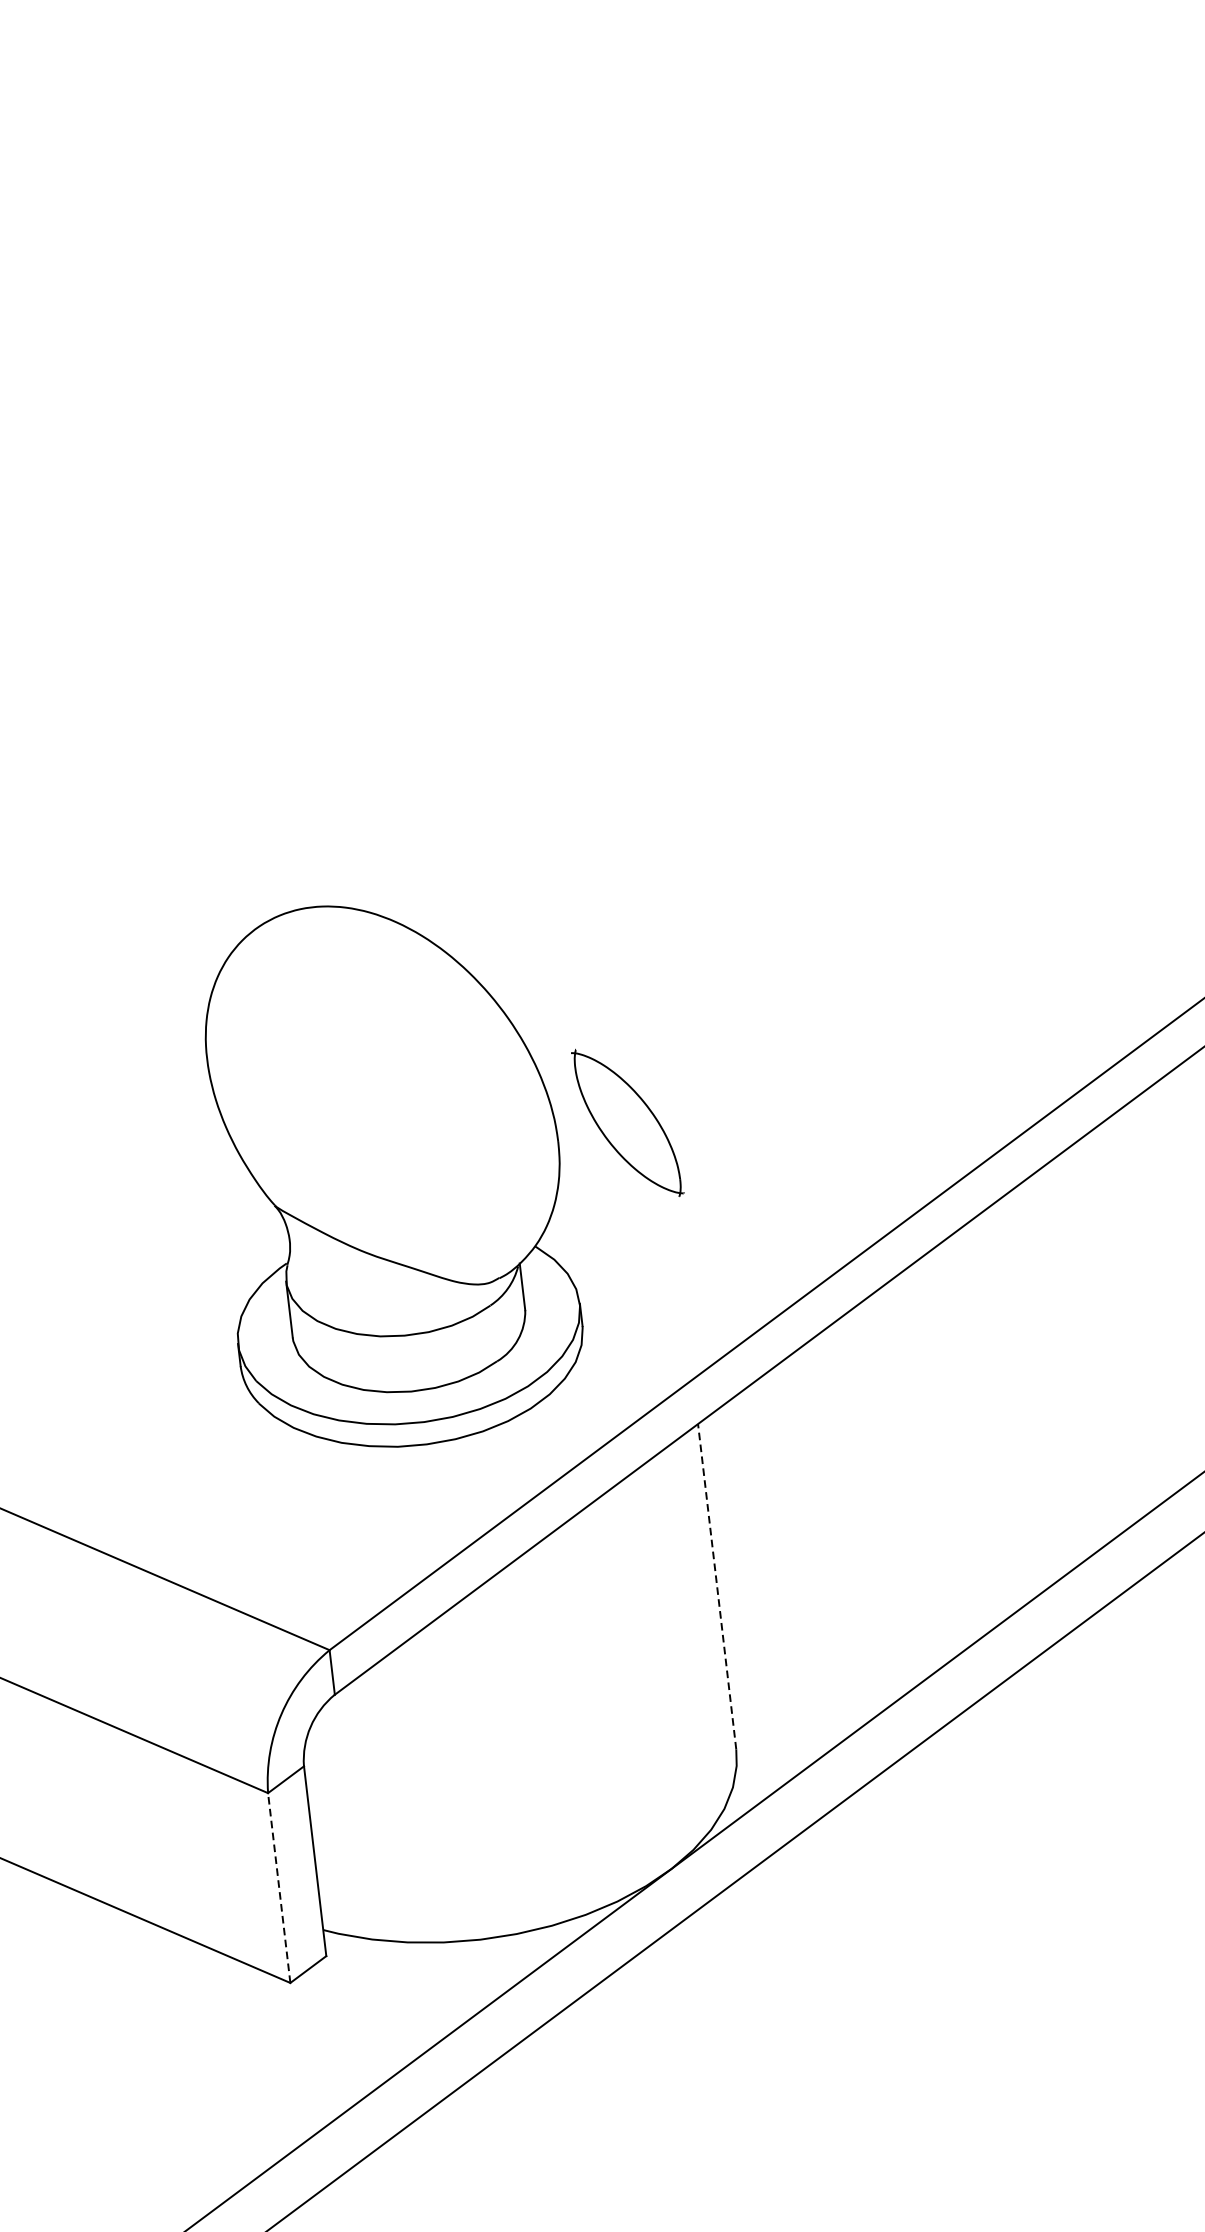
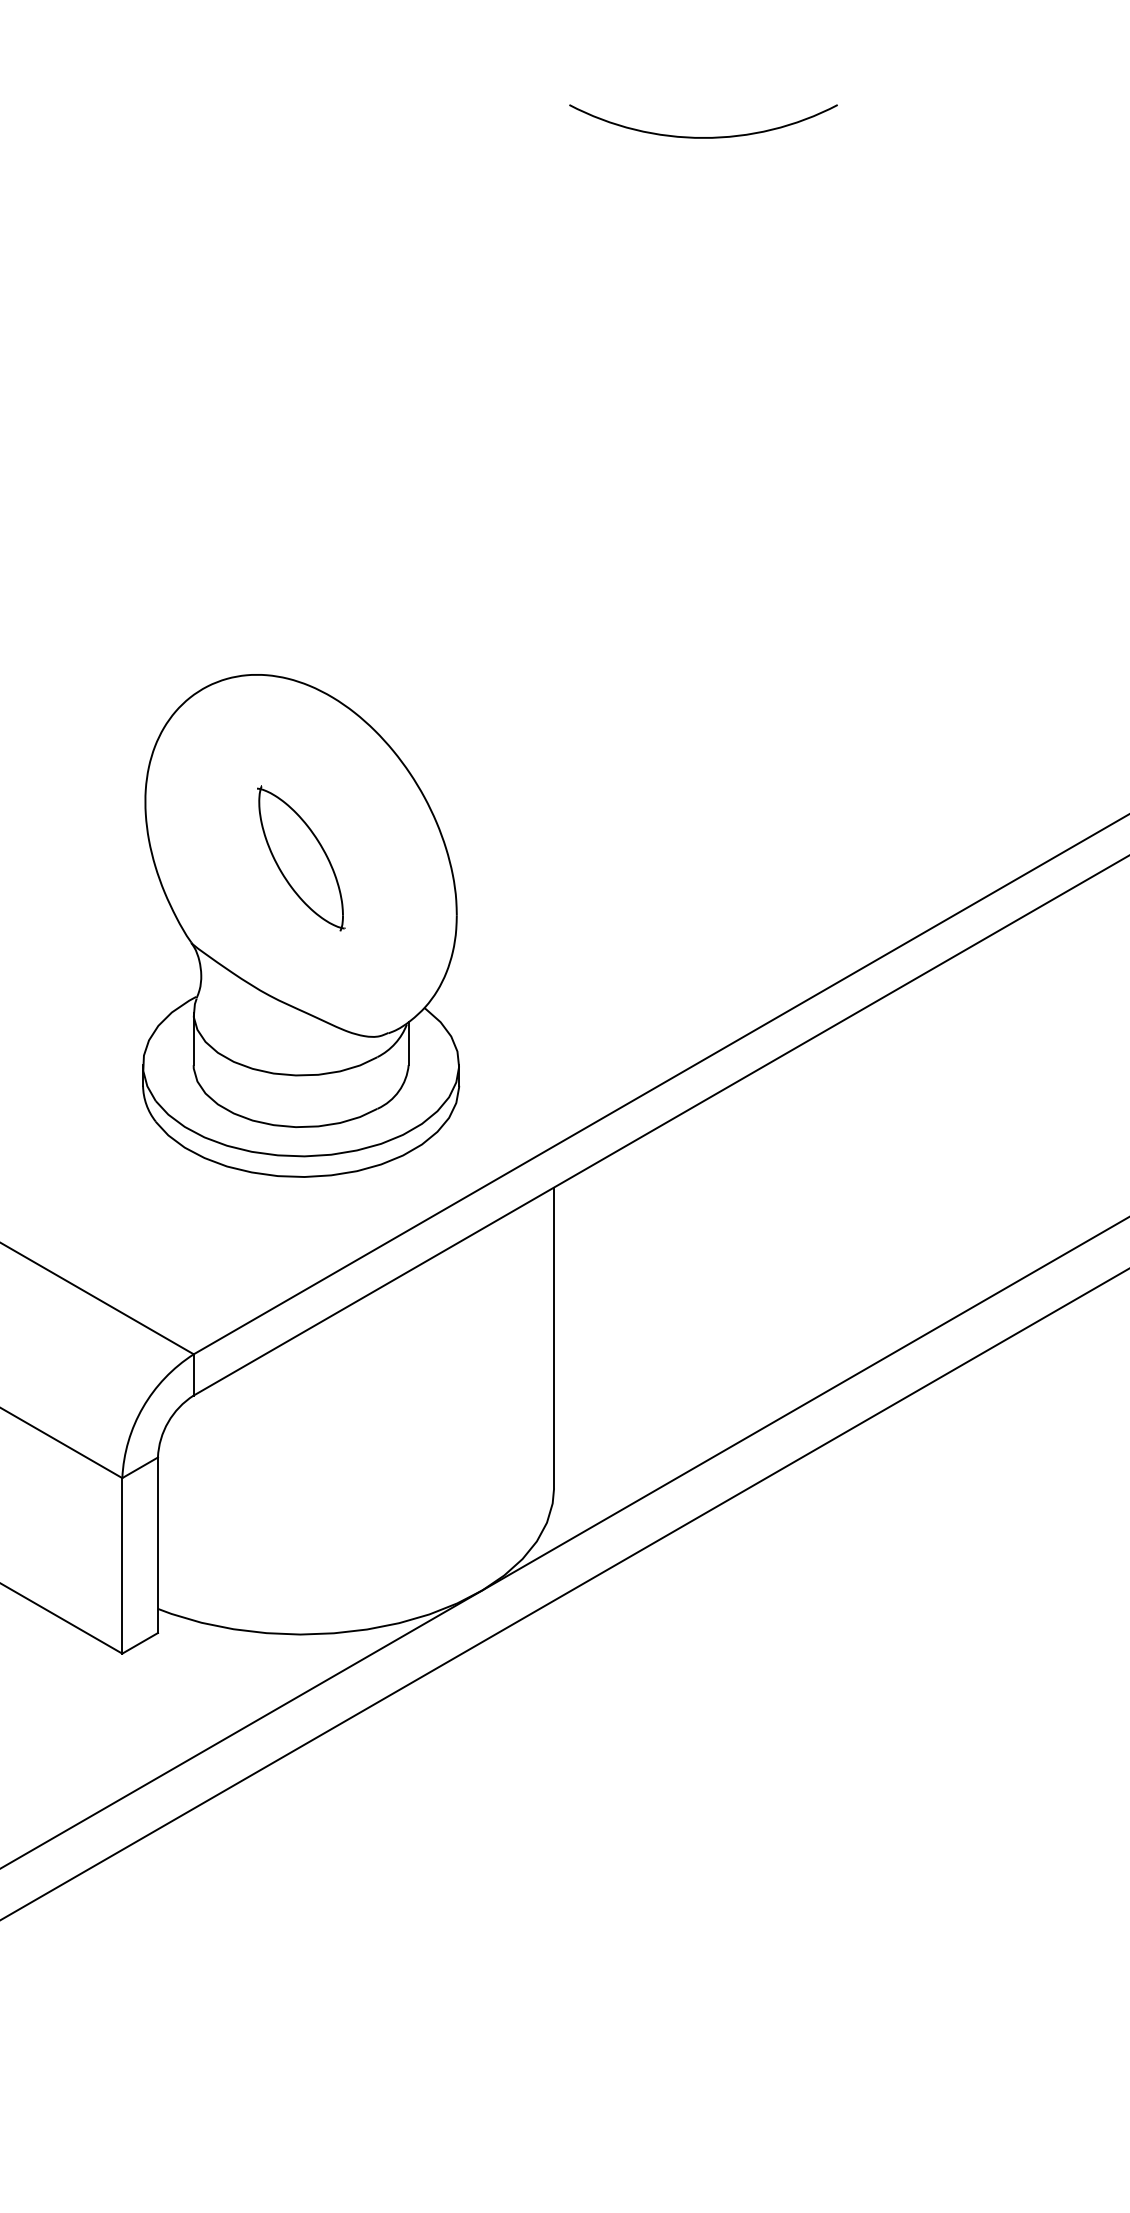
arc: (726, 269) -> (703, 137), added
part: (628, 1123) -> (301, 858), moved
line: (717, 1586) -> (554, 1337), dashed -> solid
line: (279, 1887) -> (122, 1565), dashed -> solid

